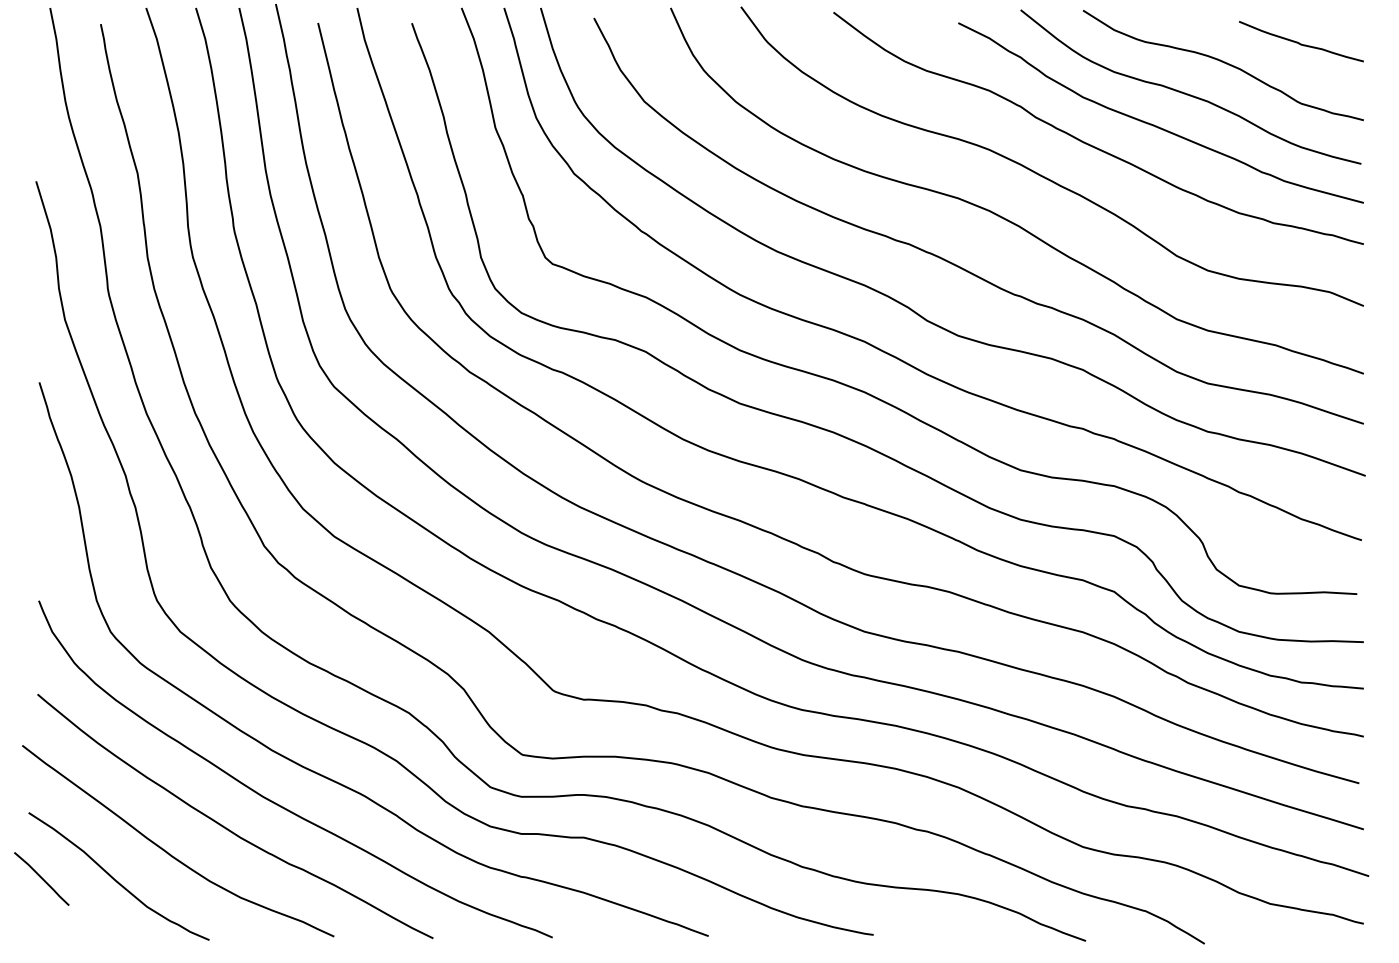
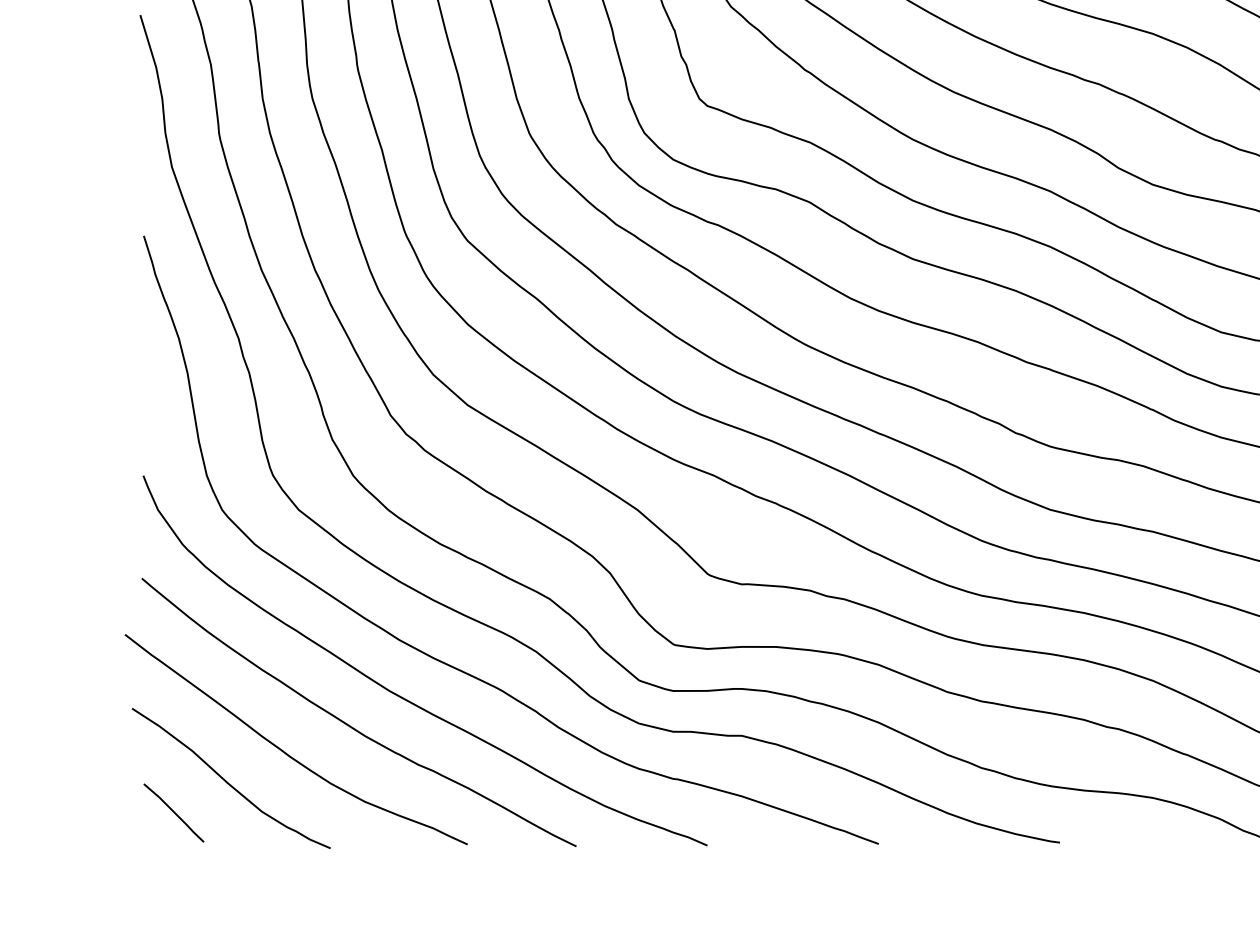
line: (41, 878) -> (173, 812), moved

